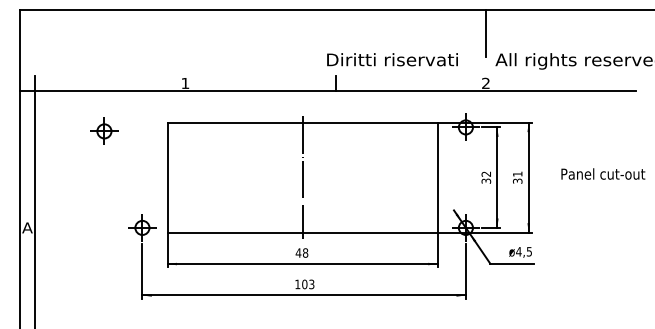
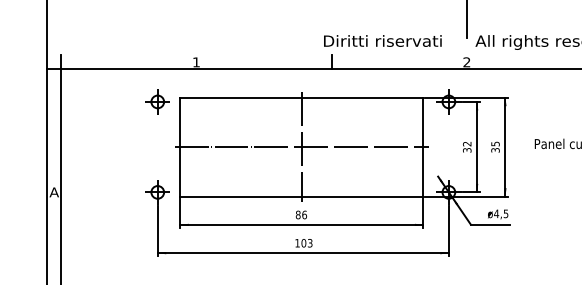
part: (104, 130) -> (157, 101), moved
text: (517, 173) -> (495, 143), 31 -> 35
line: (302, 177) -> (301, 147), added
text: (301, 252) -> (300, 214), 48 -> 86

